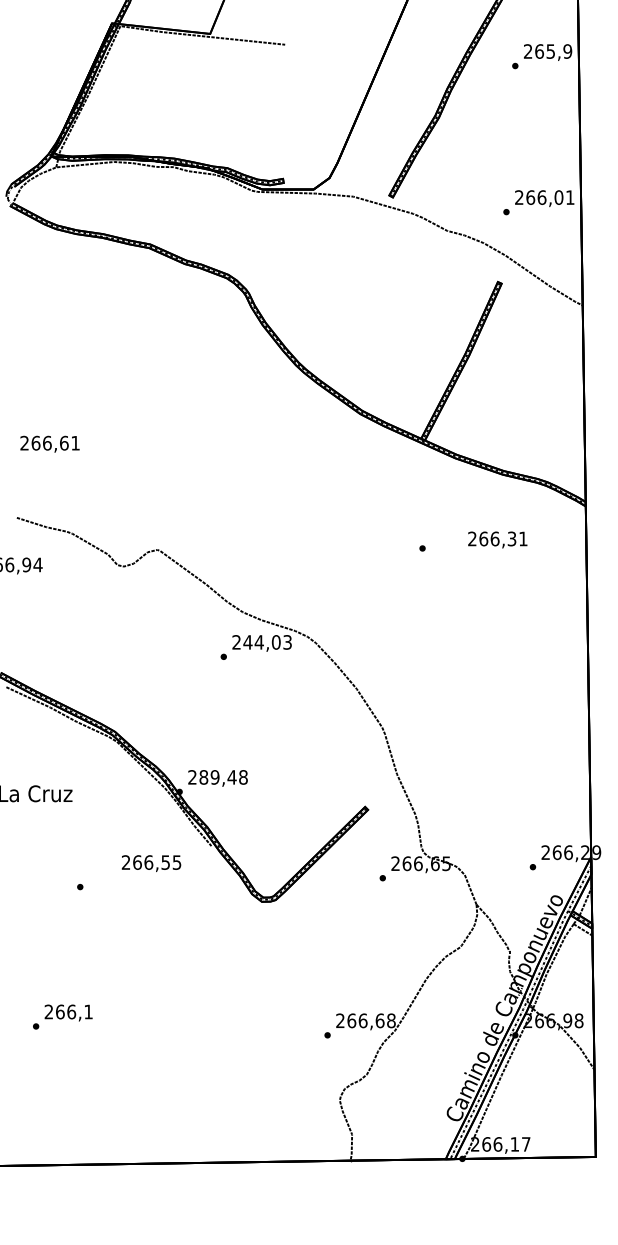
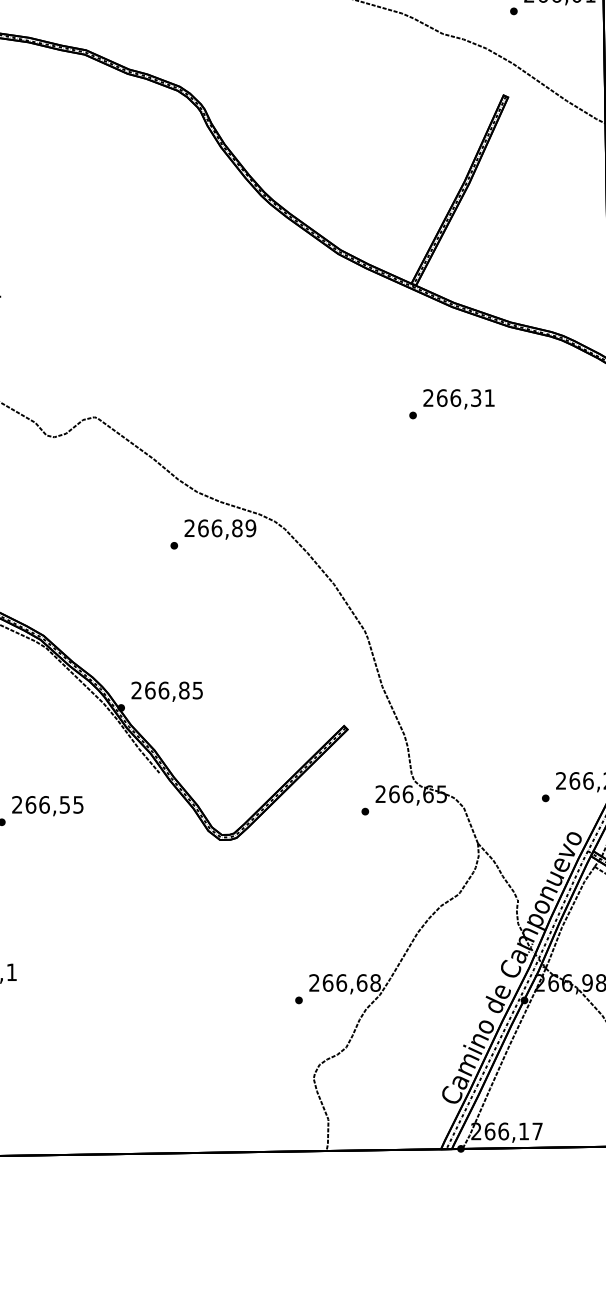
text: (497, 539) -> (458, 398), moved
text: (267, 642) -> (226, 528), 244,03 -> 266,89
text: (223, 777) -> (173, 690), 289,48 -> 266,85
text: (151, 863) -> (47, 805), moved

